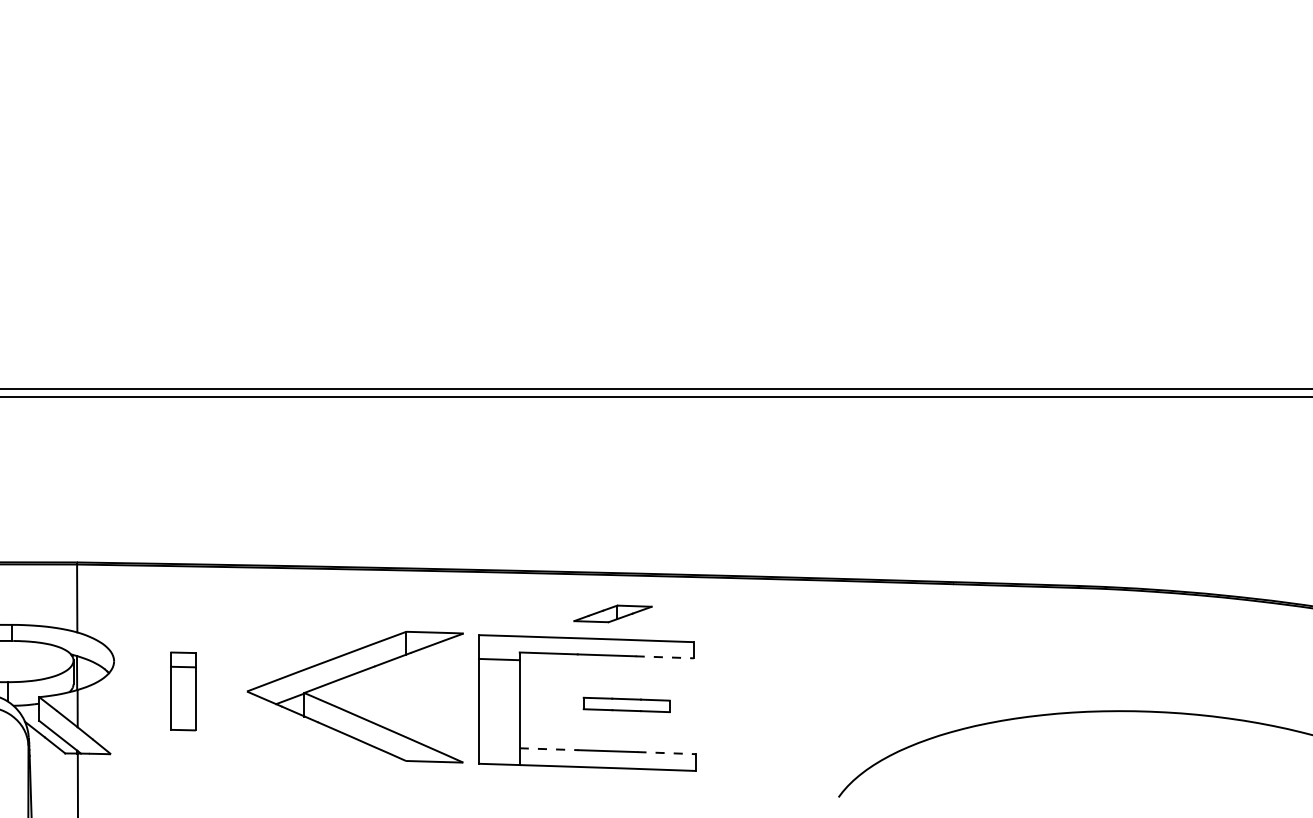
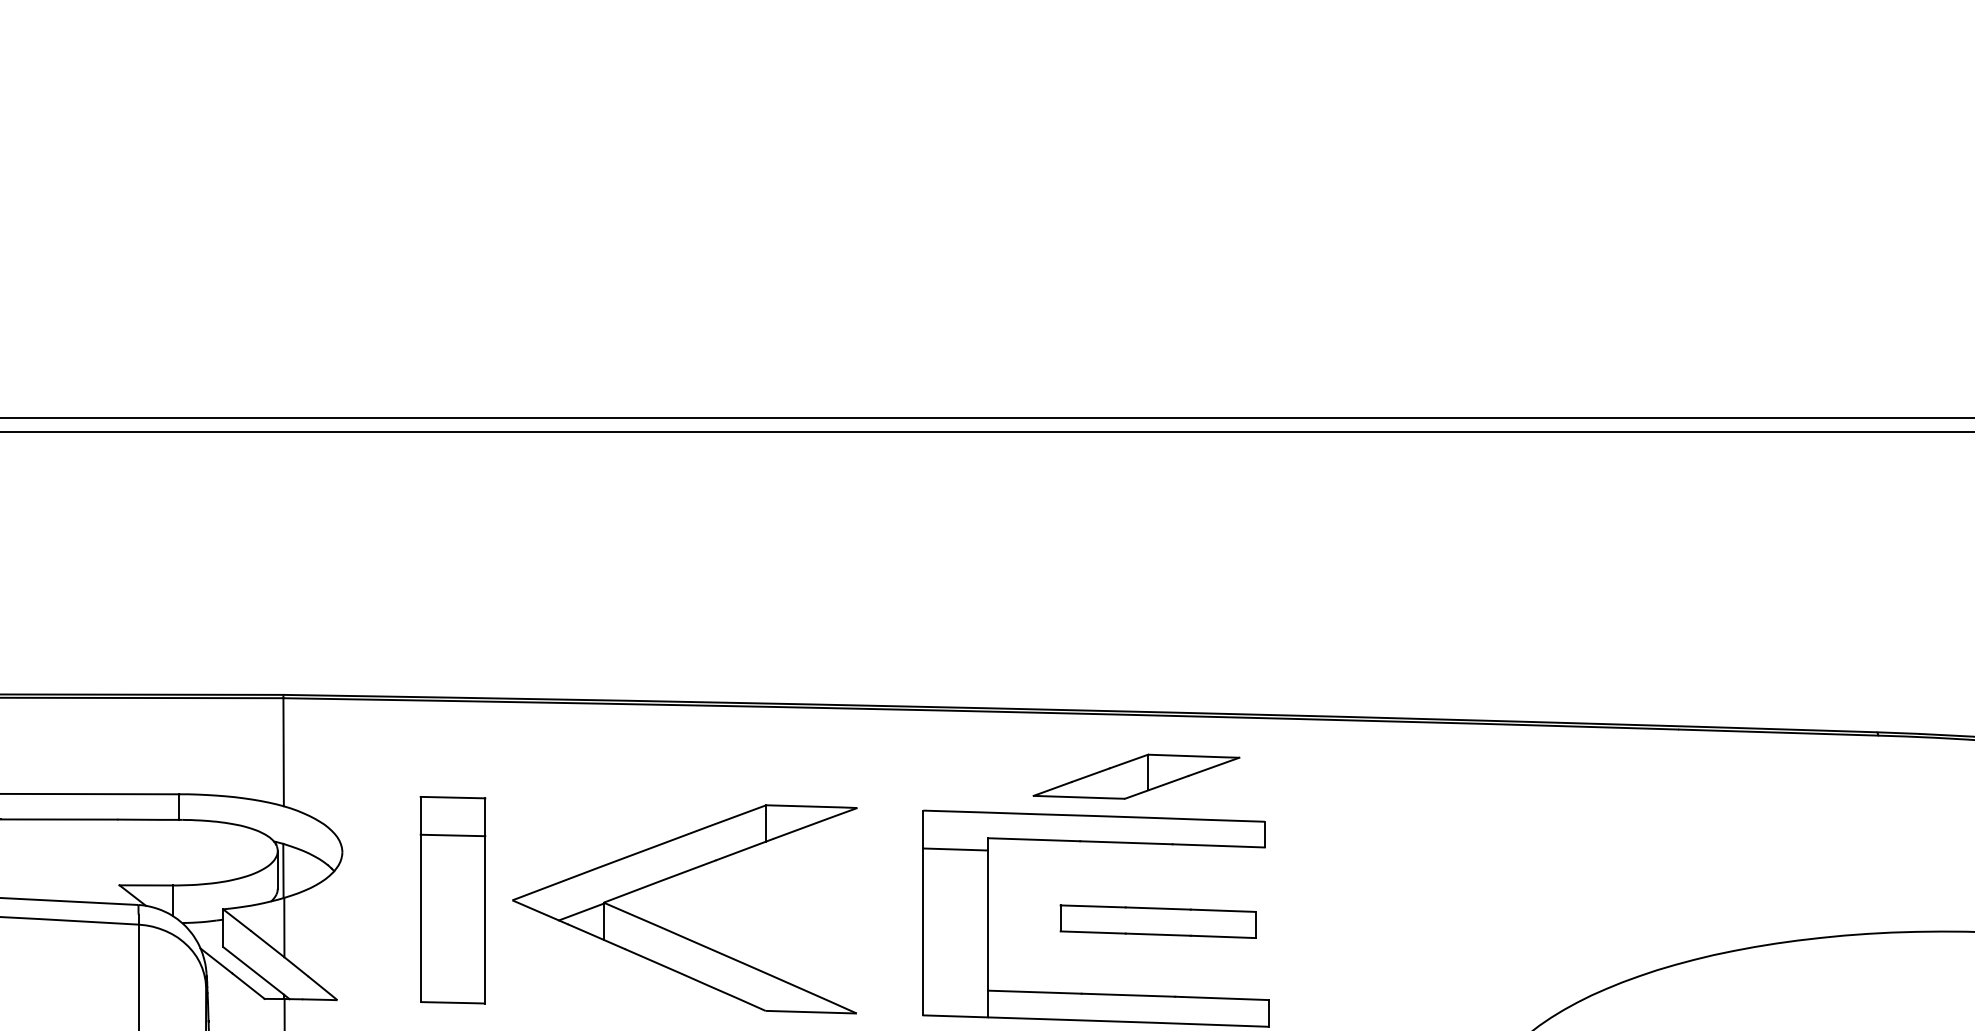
part: (612, 613) -> (1135, 776), size x1.67
line: (665, 657) -> (1219, 846), dashed -> solid
part: (183, 691) -> (452, 900), size x1.67
part: (626, 704) -> (1157, 920), size x1.43
part: (347, 710) -> (672, 930), moved
line: (549, 749) -> (1035, 992), dashed -> solid
line: (667, 753) -> (1223, 998), dashed -> solid

